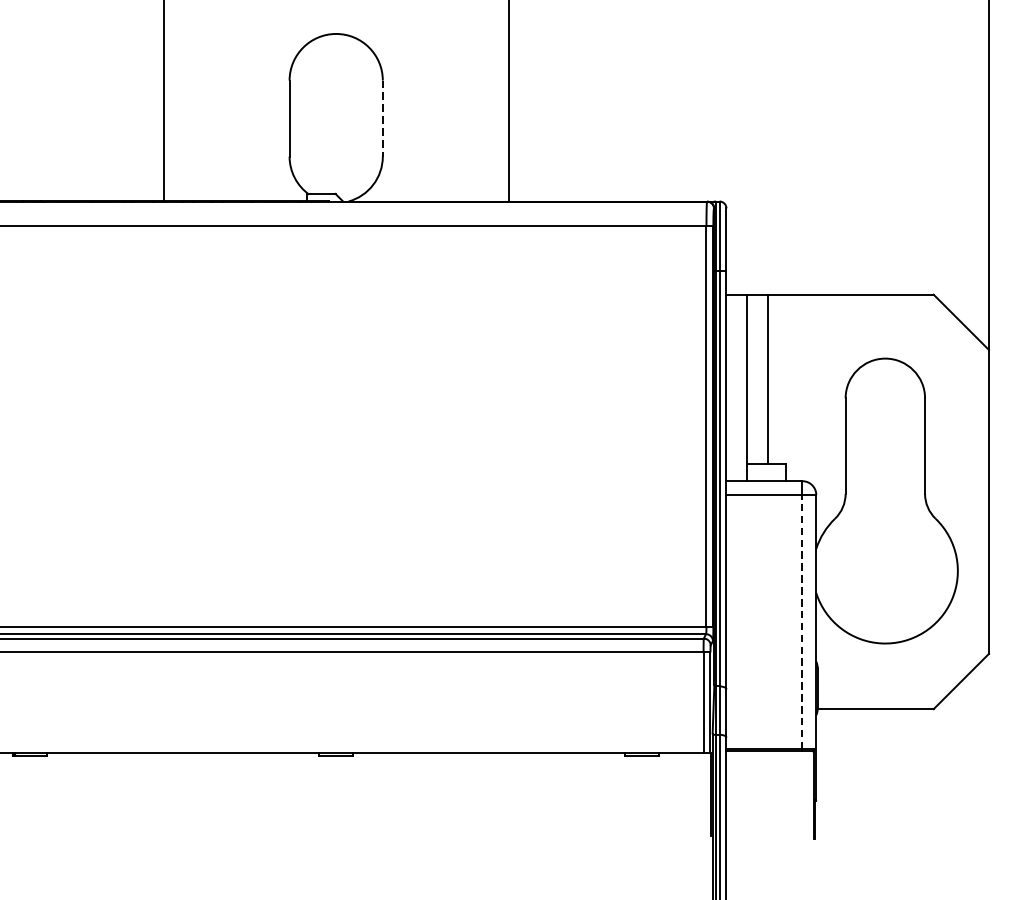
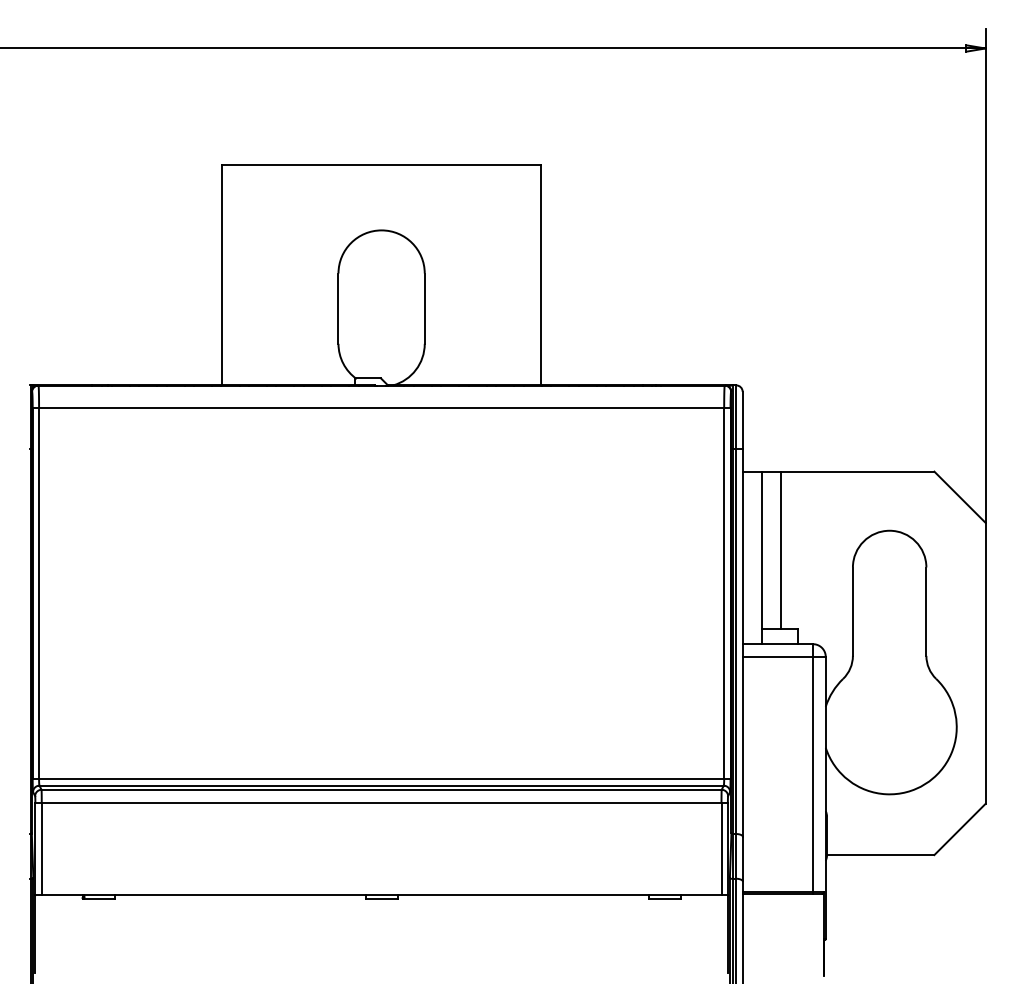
line: (382, 119) -> (424, 309), dashed -> solid
line: (801, 622) -> (812, 774), dashed -> solid

